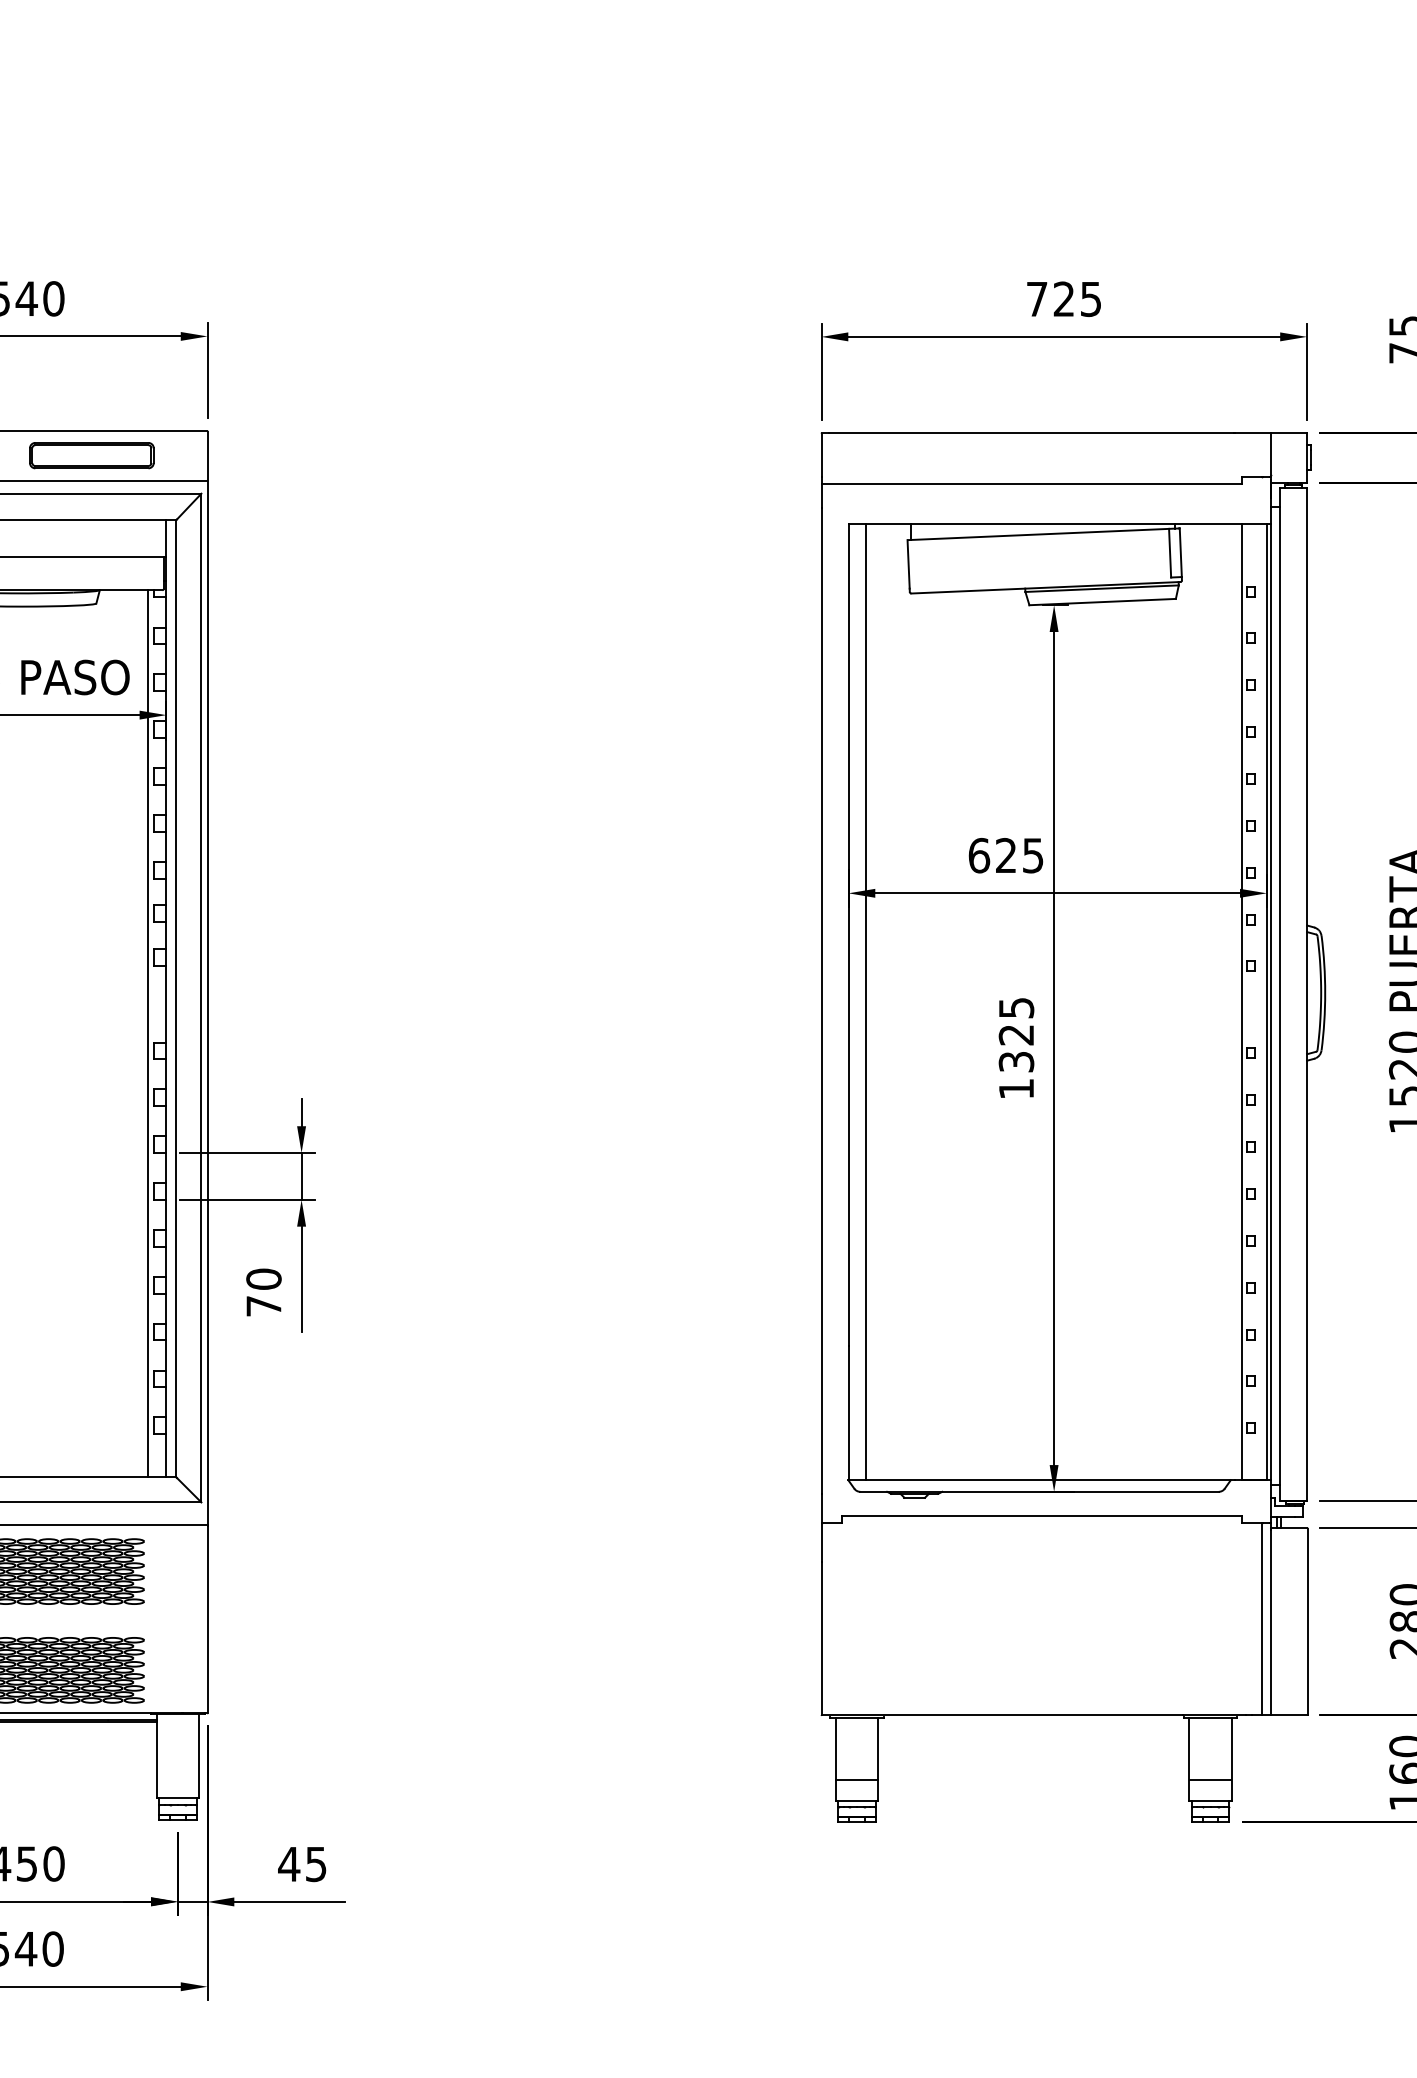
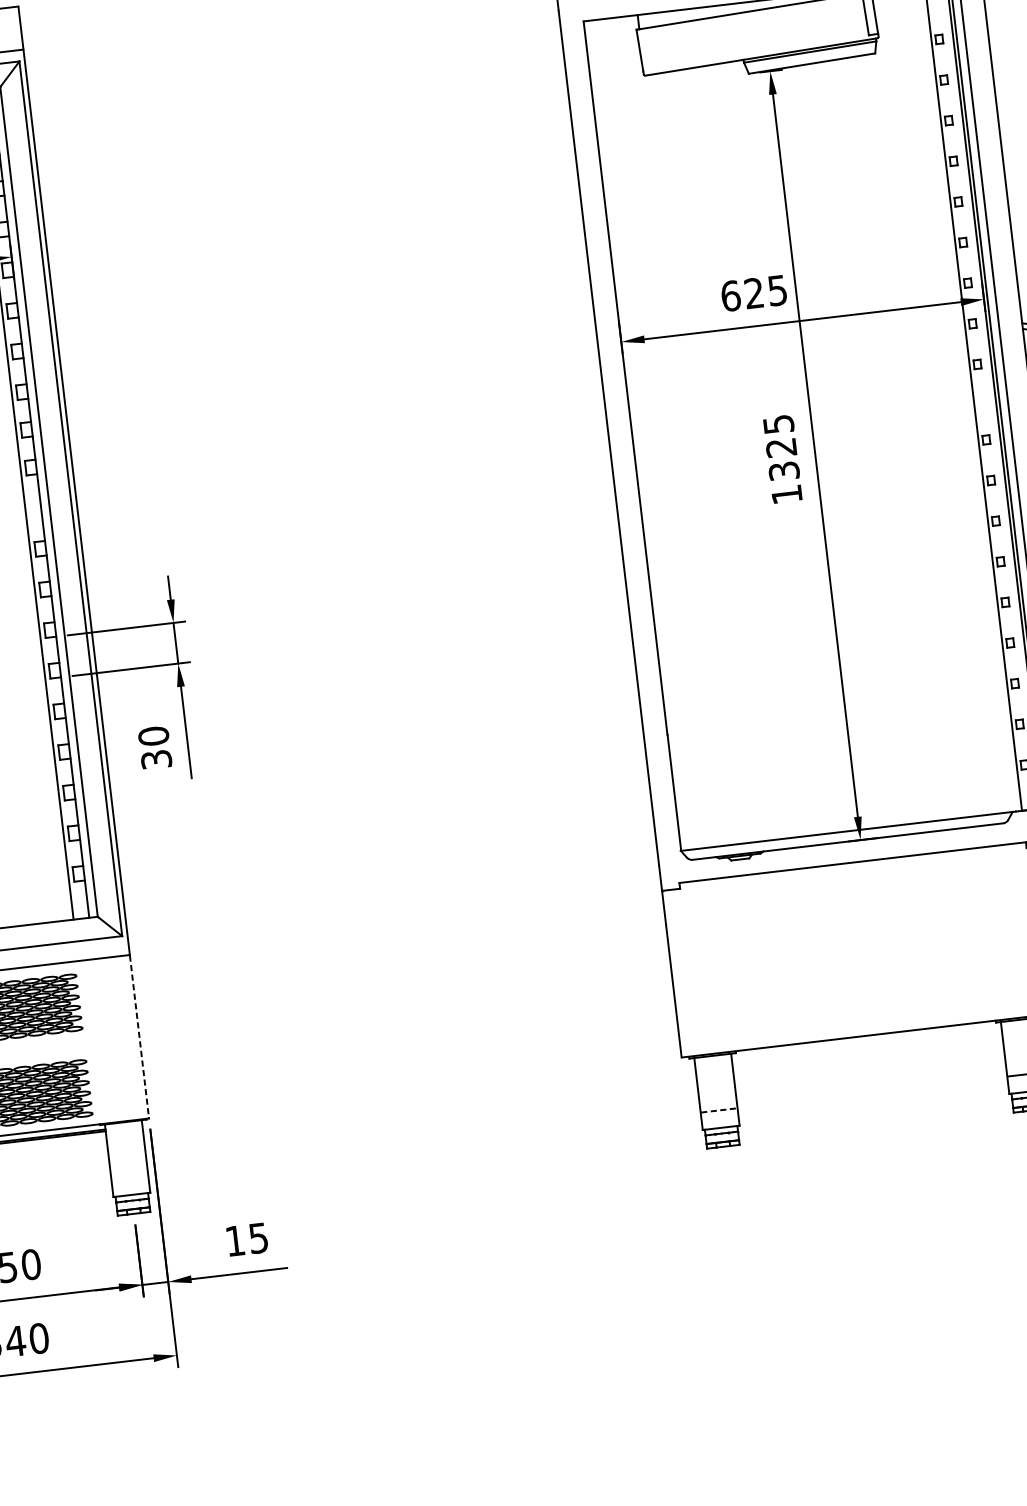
line: (865, 1001) -> (647, 434), removed
text: (263, 1306) -> (156, 759), 70 -> 30
line: (207, 1619) -> (139, 1037), solid -> dashed
line: (857, 1780) -> (719, 1110), solid -> dashed
text: (289, 1864) -> (235, 1241), 45 -> 15

